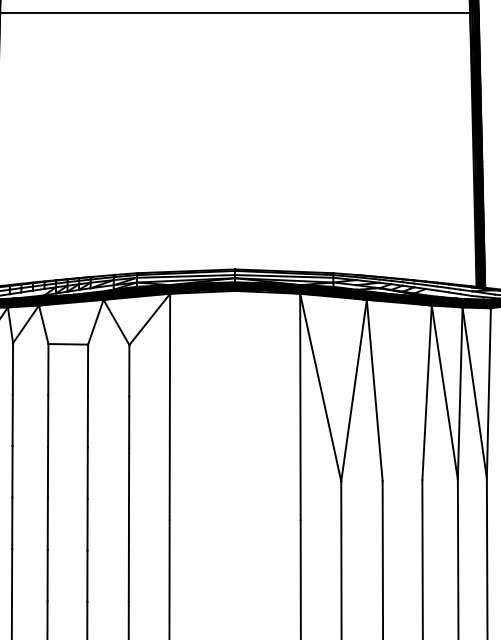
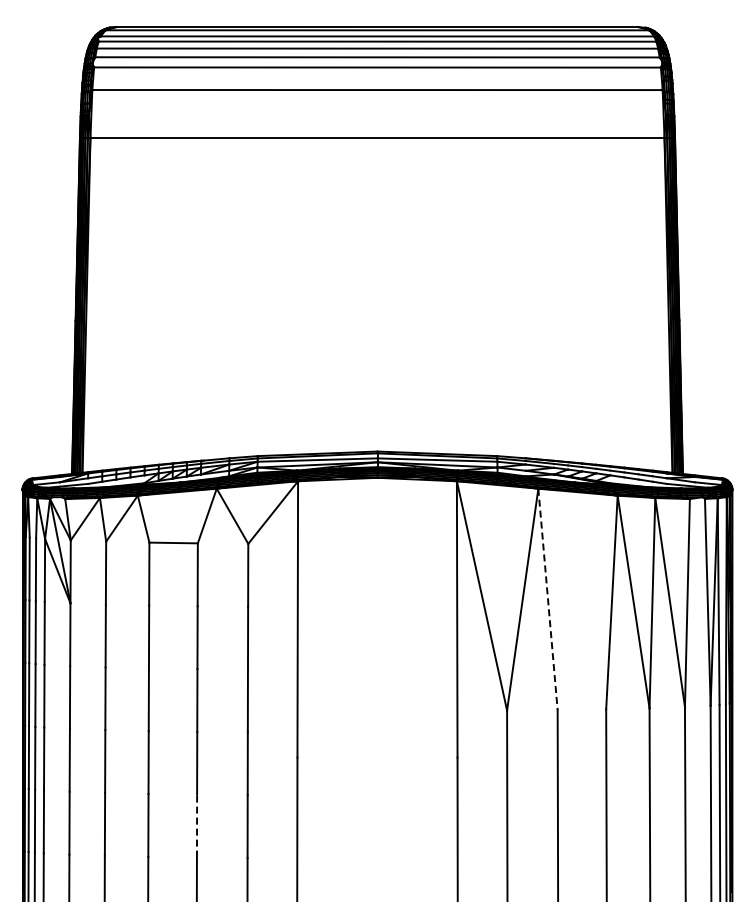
line: (375, 390) -> (548, 599), solid -> dashed
line: (87, 575) -> (197, 825), solid -> dashed

